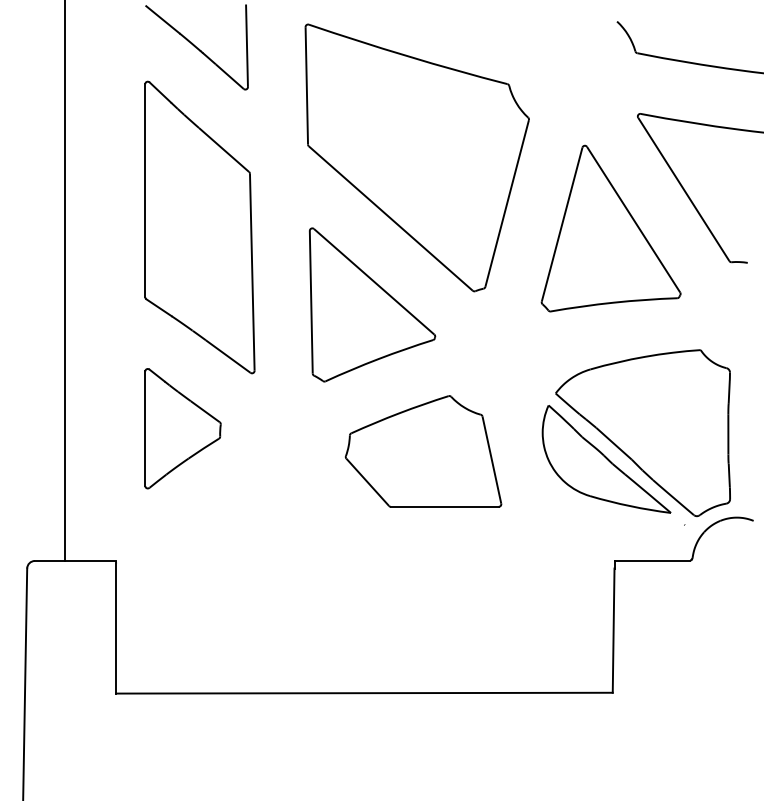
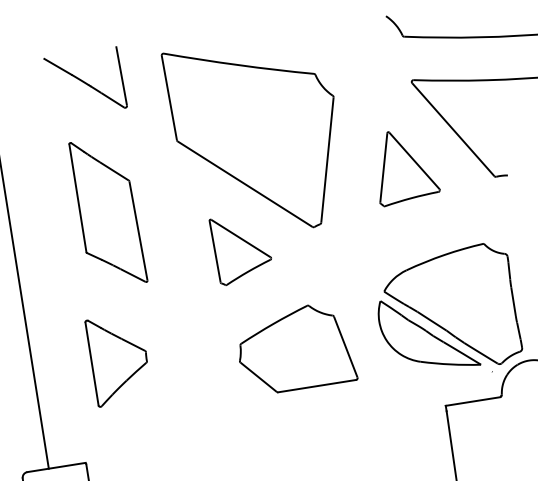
part: (199, 227) -> (108, 212), size x0.7
part: (610, 228) -> (404, 166), size x0.6
part: (372, 304) -> (241, 248), size x0.6

